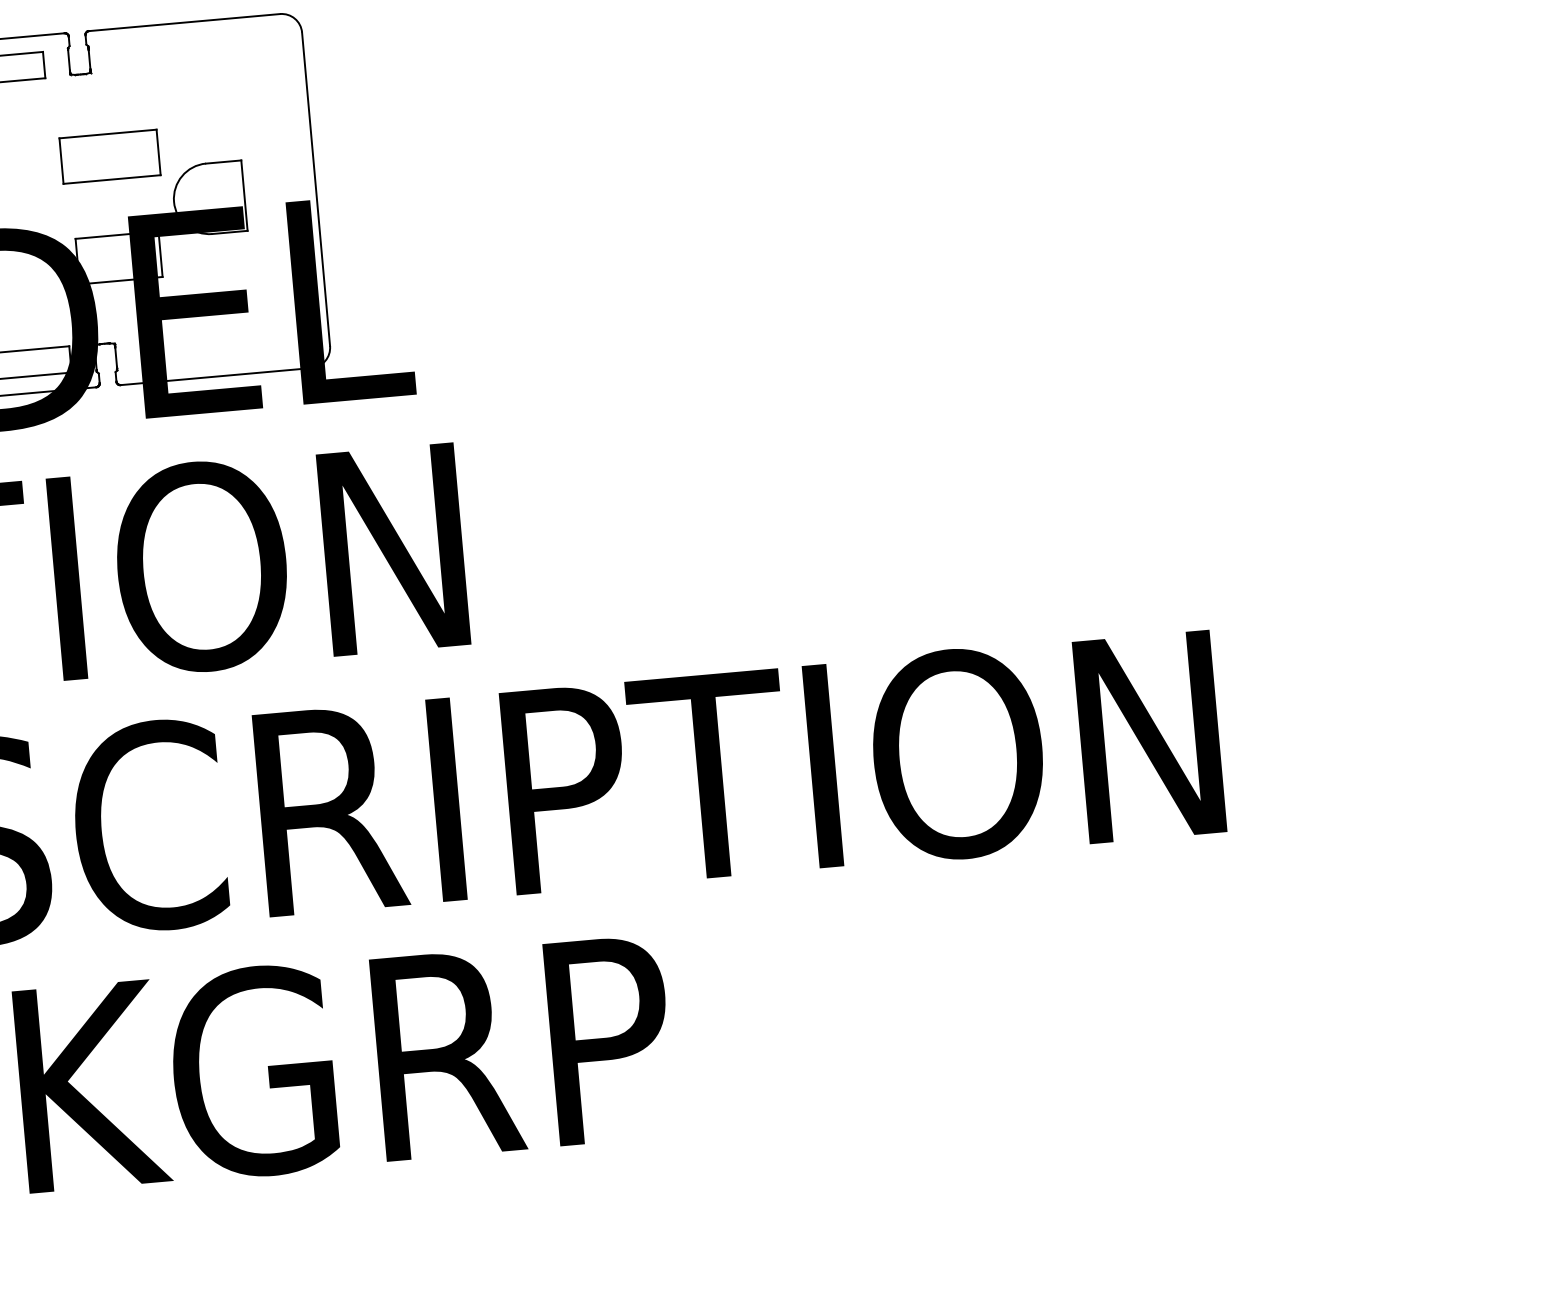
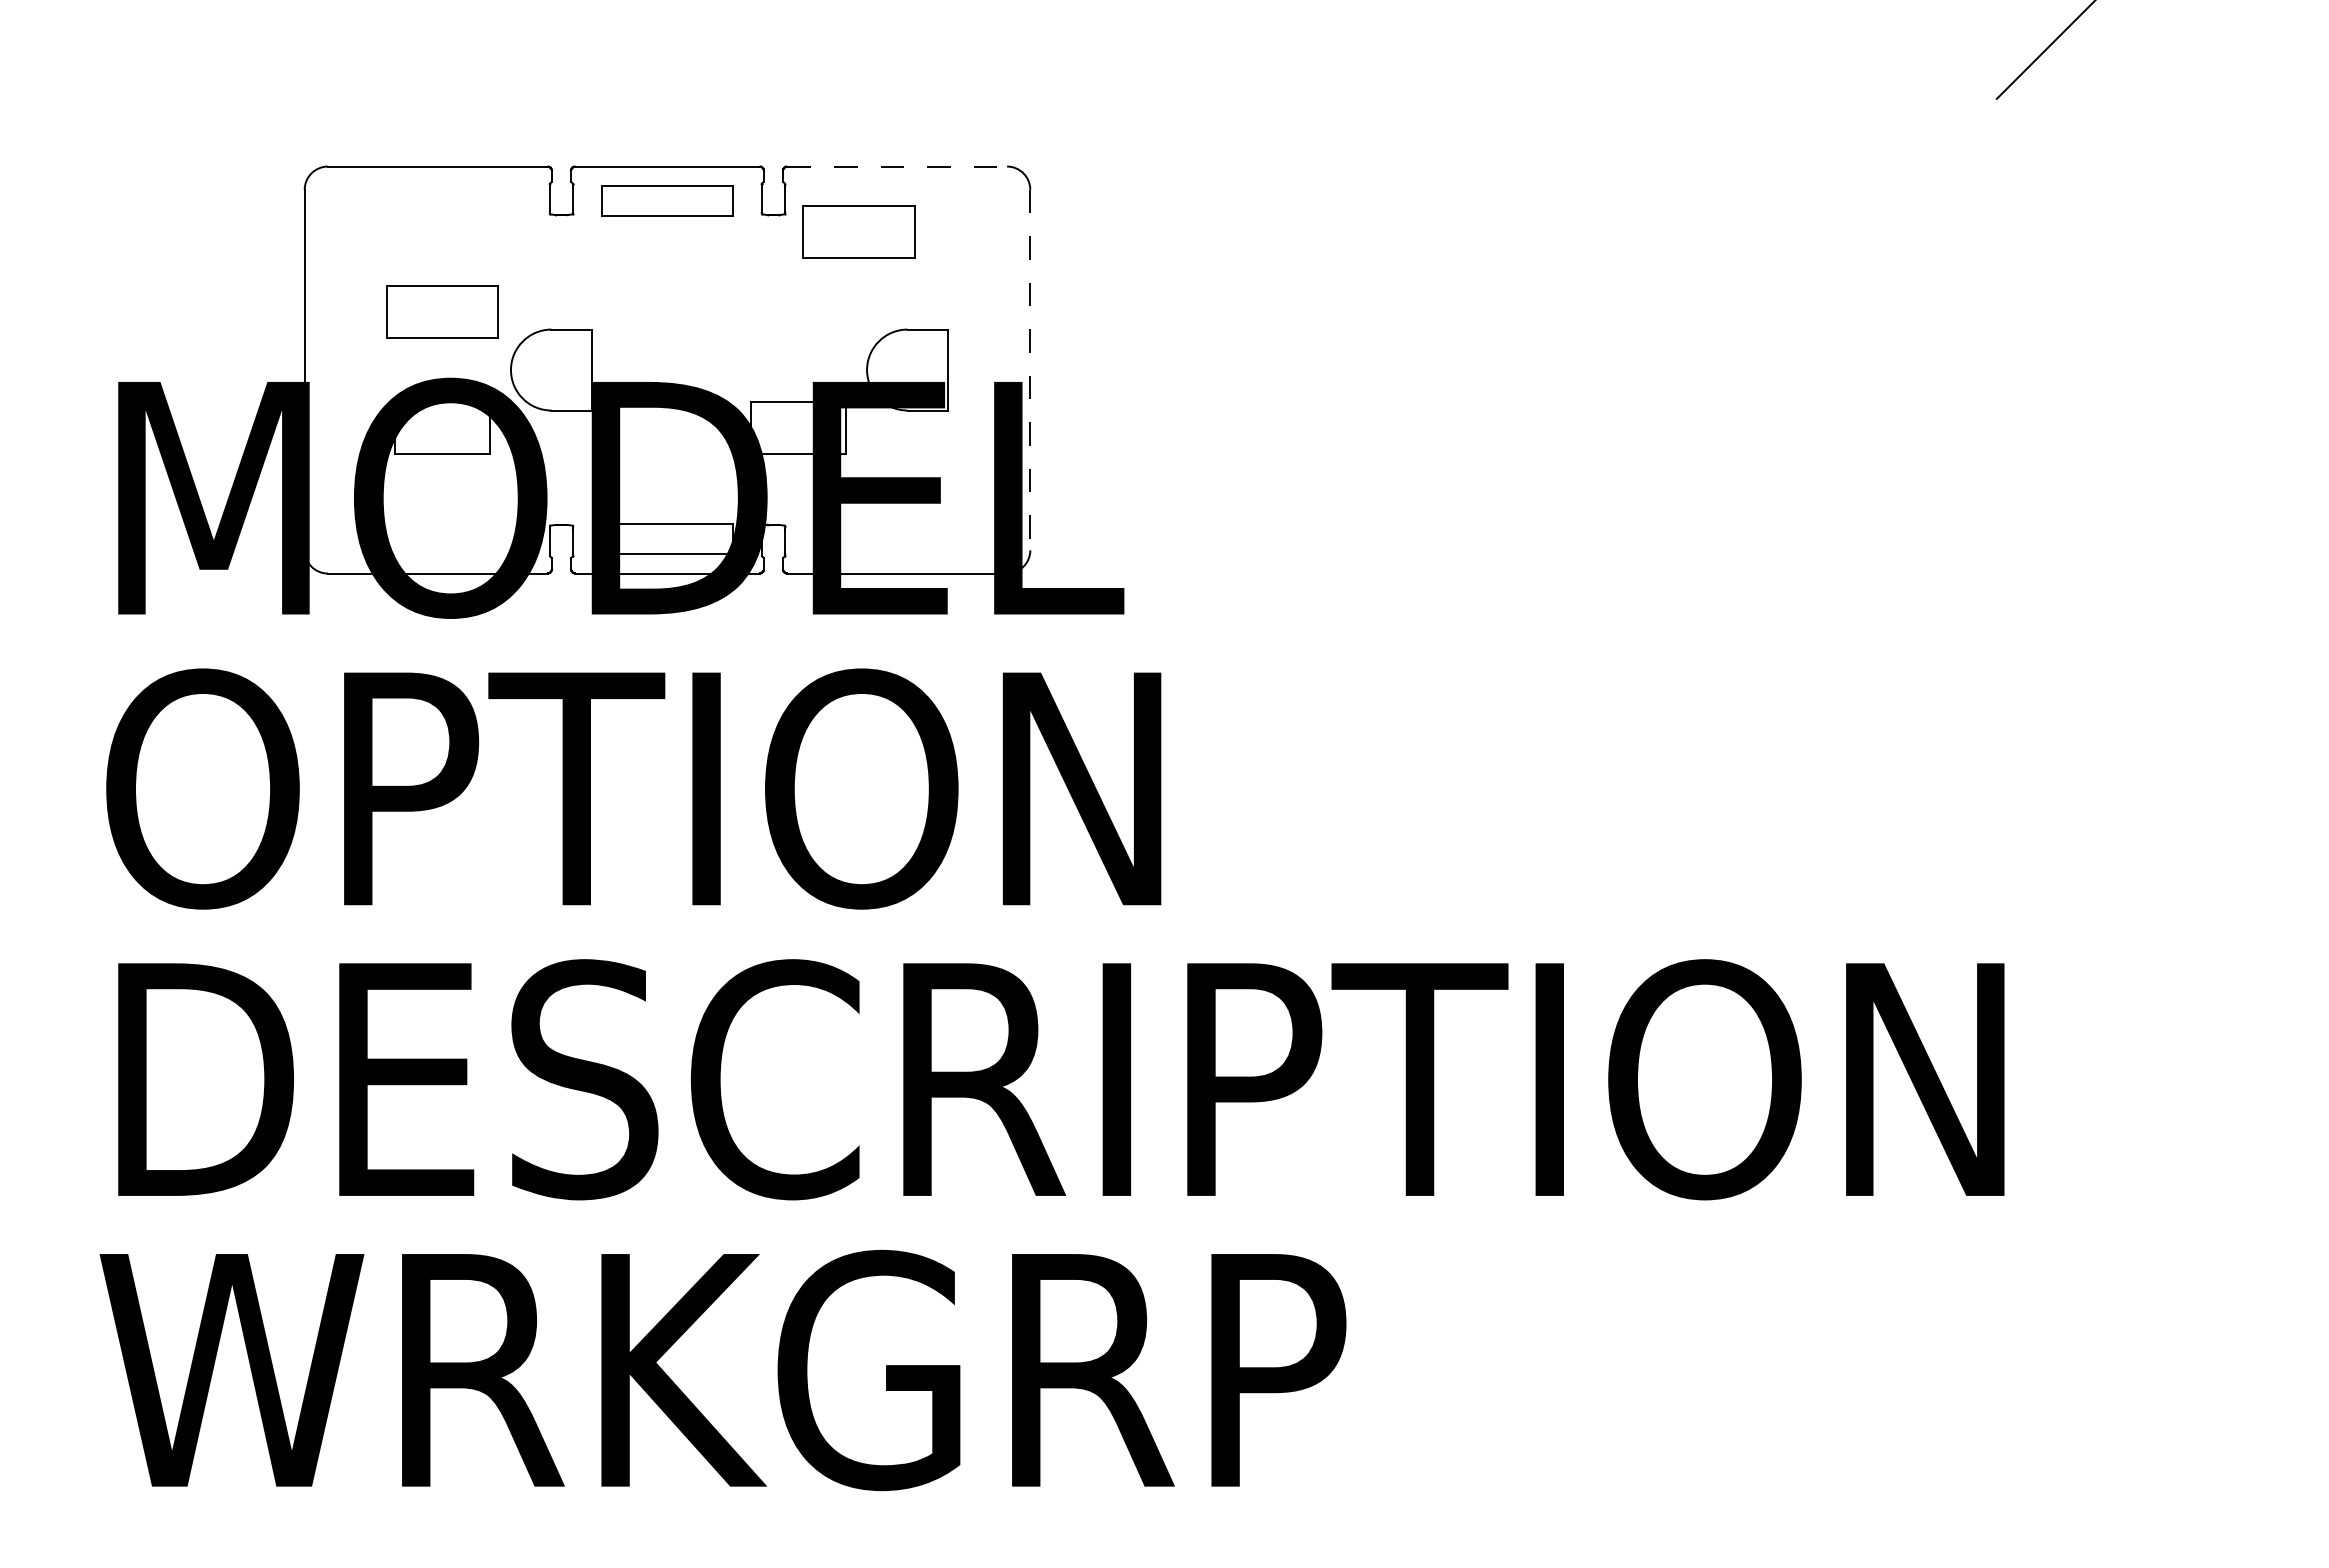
line: (184, 22) -> (897, 166), solid -> dashed
part: (109, 156) -> (858, 231), moved
line: (316, 189) -> (1030, 370), solid -> dashed

